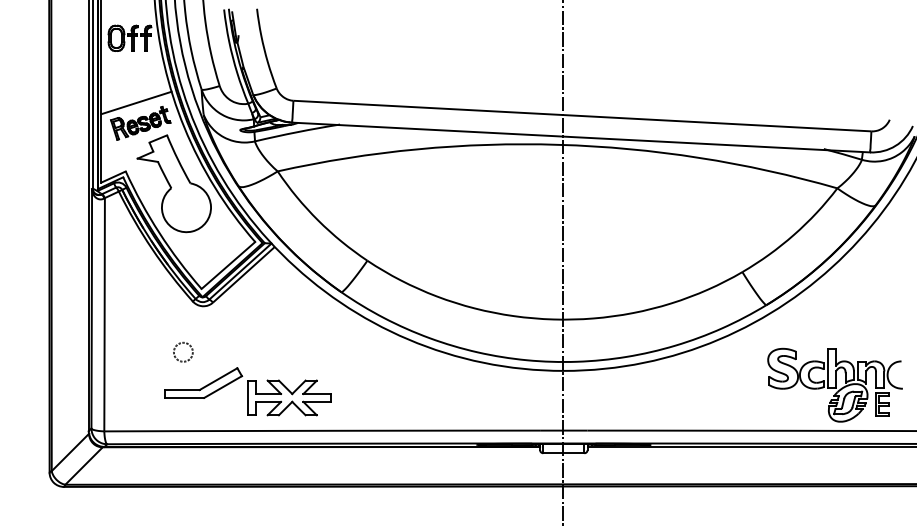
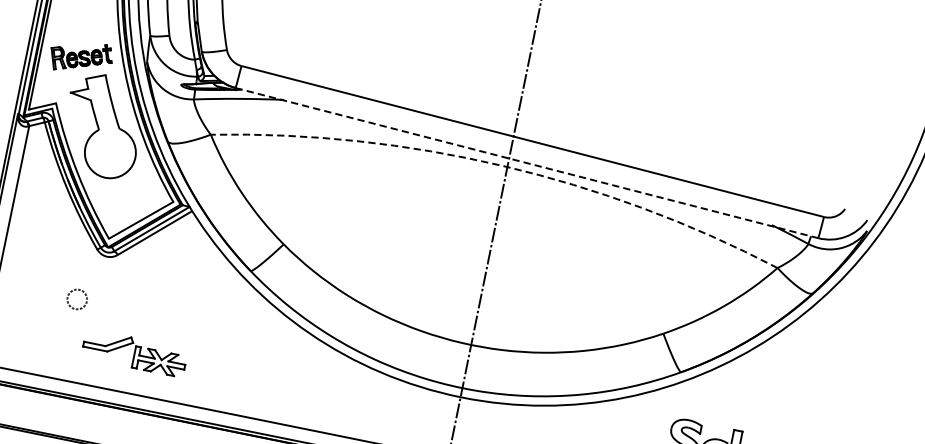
line: (136, 102) -> (81, 35), removed
line: (581, 137) -> (527, 163), solid -> dashed
arc: (558, 144) -> (502, 165), solid -> dashed
part: (247, 391) -> (134, 352), size x0.6

